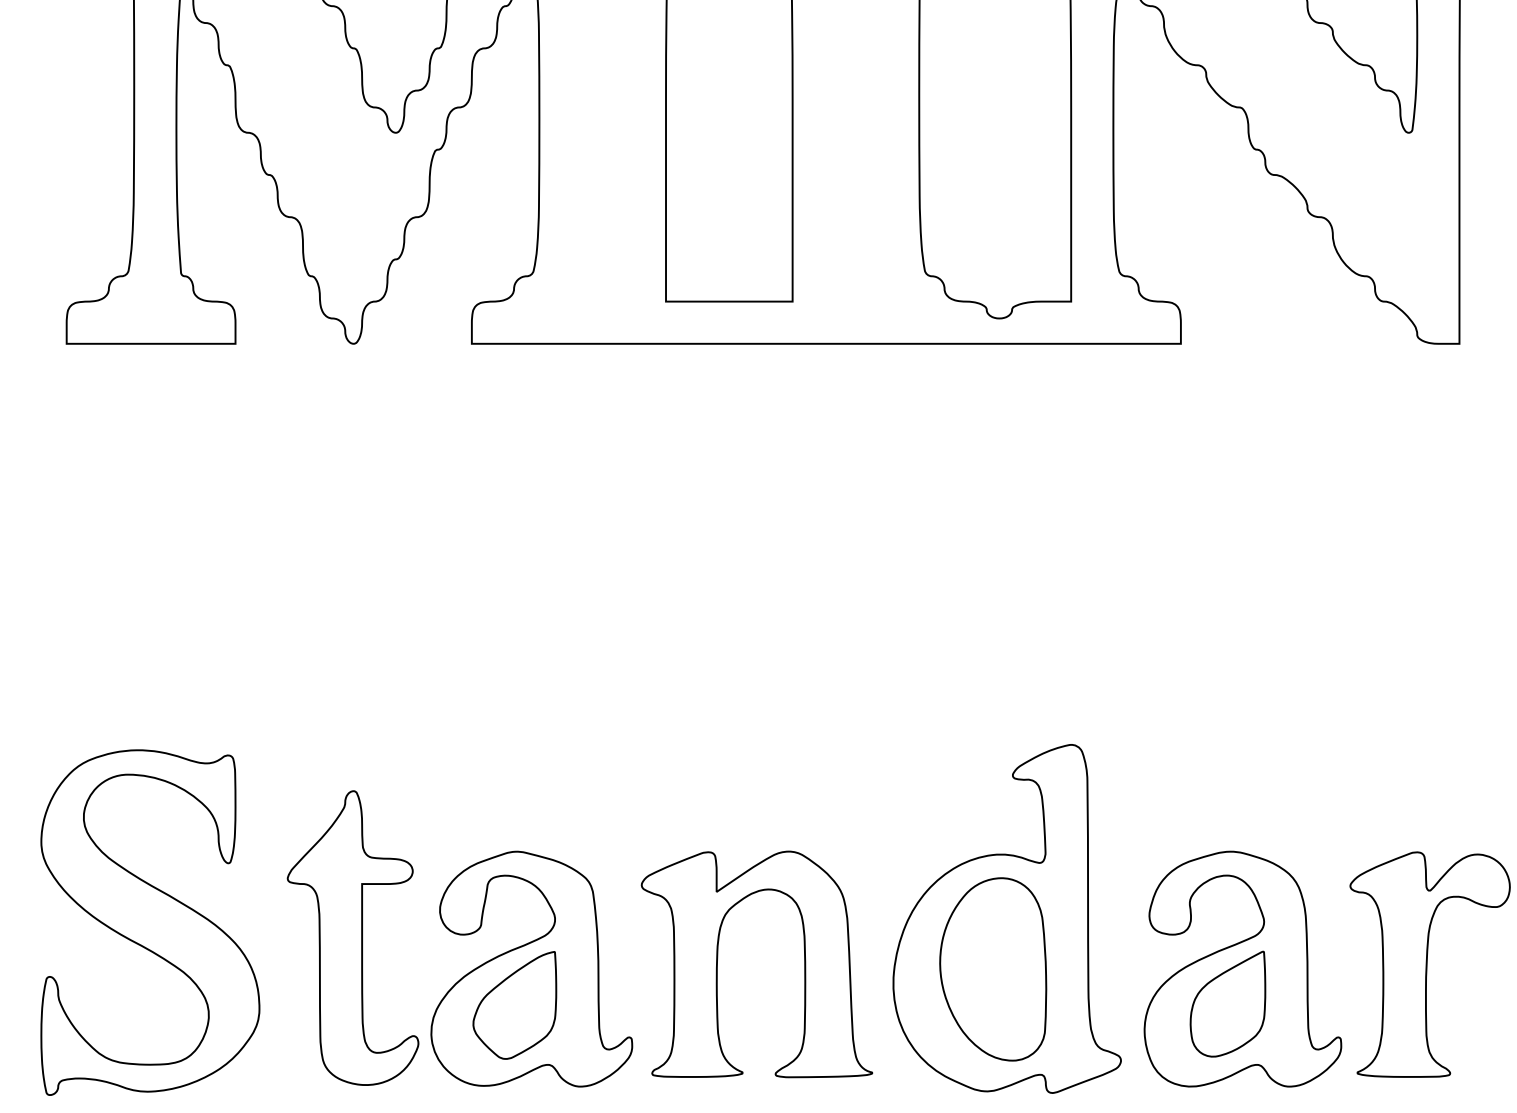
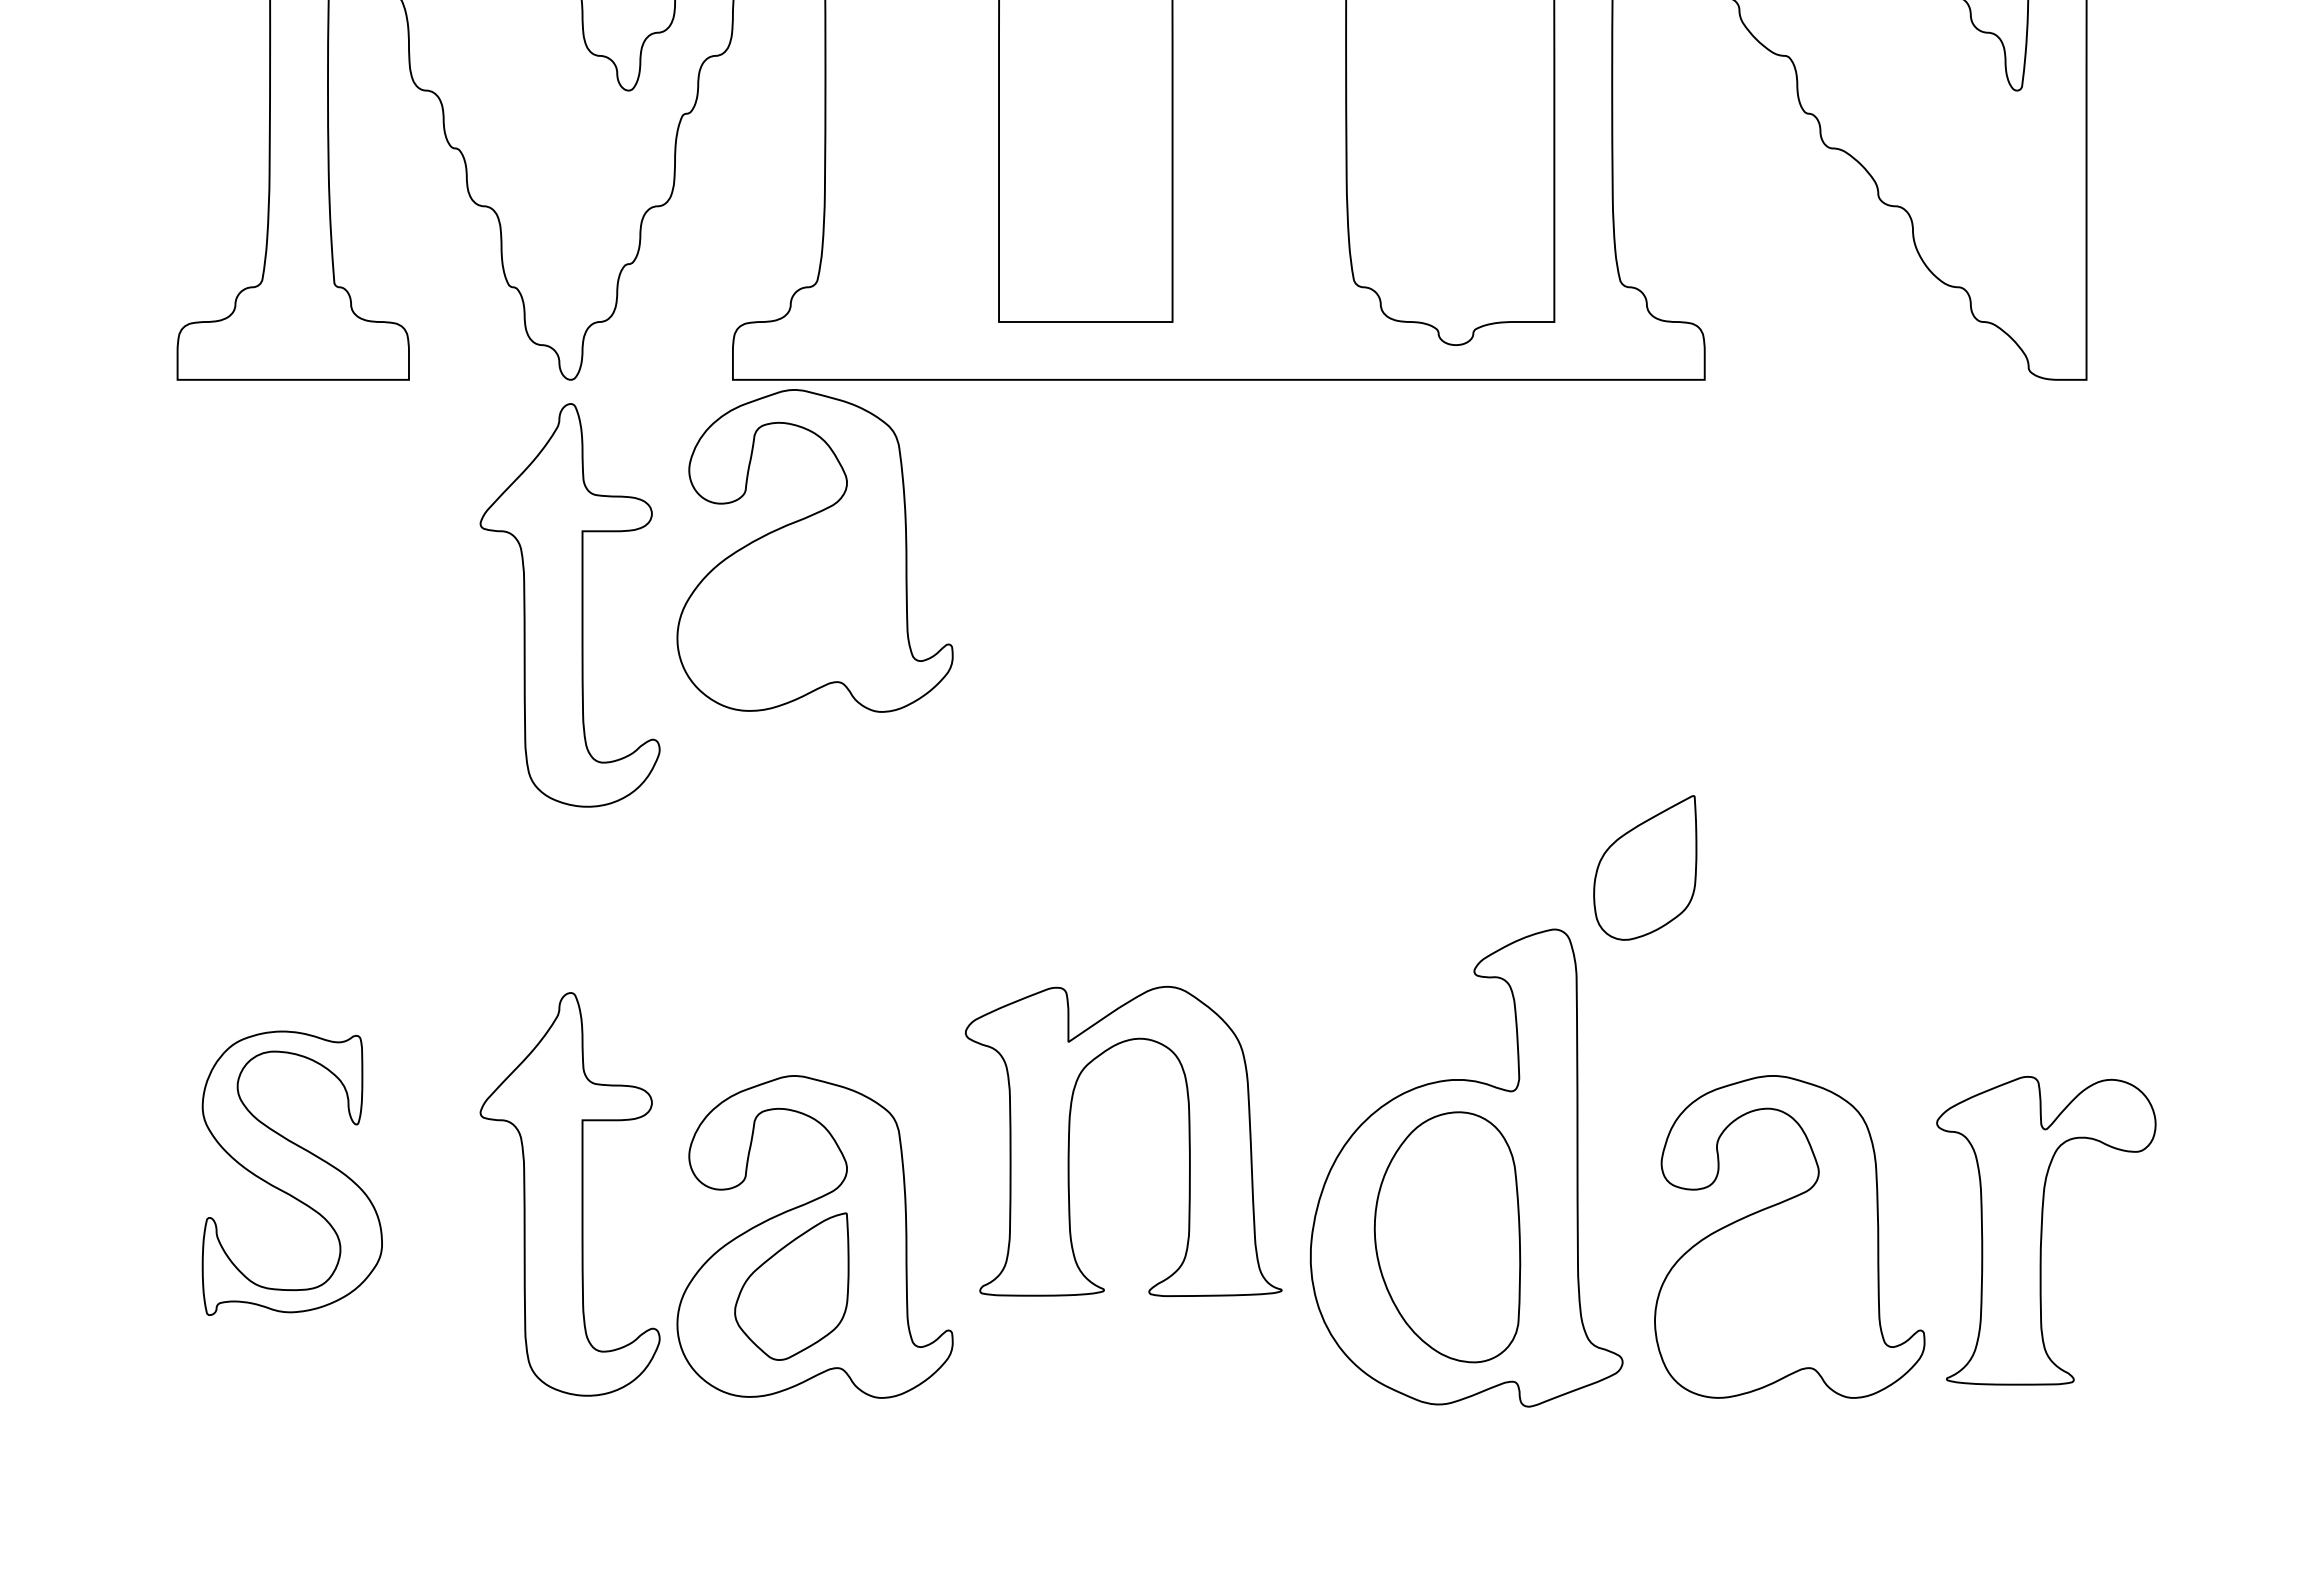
part: (531, 468) -> (814, 550), added
part: (352, 508) -> (569, 605), added
part: (150, 922) -> (292, 1173), size x0.6
part: (718, 956) -> (1070, 1130), moved
part: (1228, 1003) -> (1645, 867), moved

